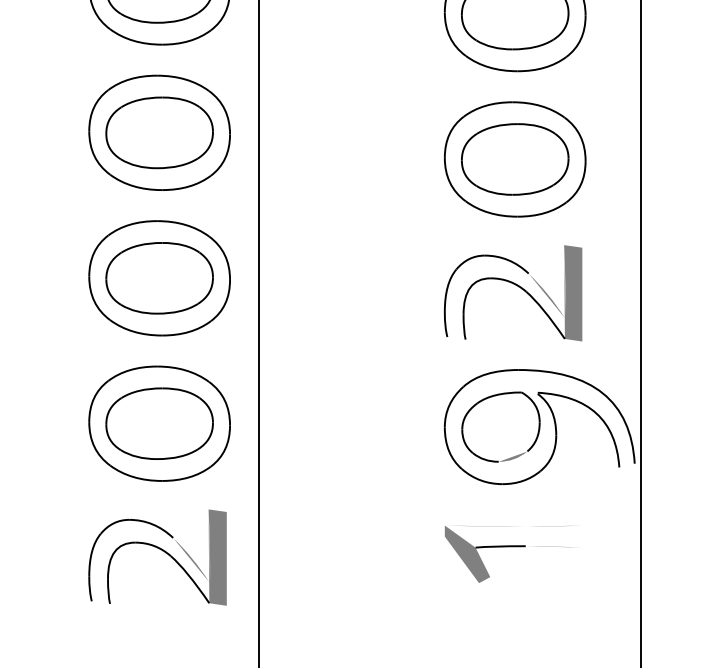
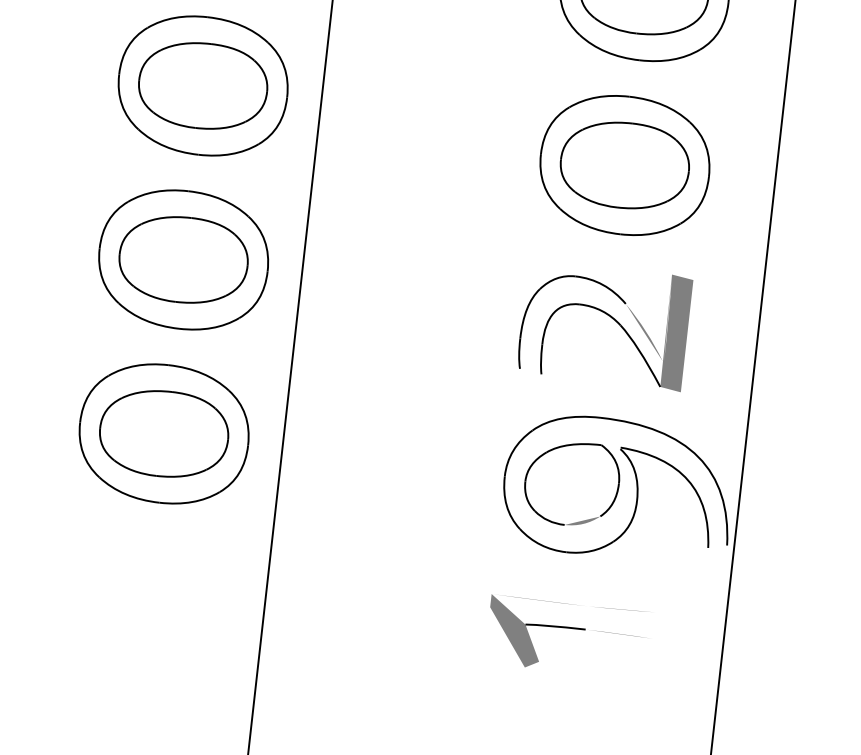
part: (162, 551) -> (150, 587), removed

